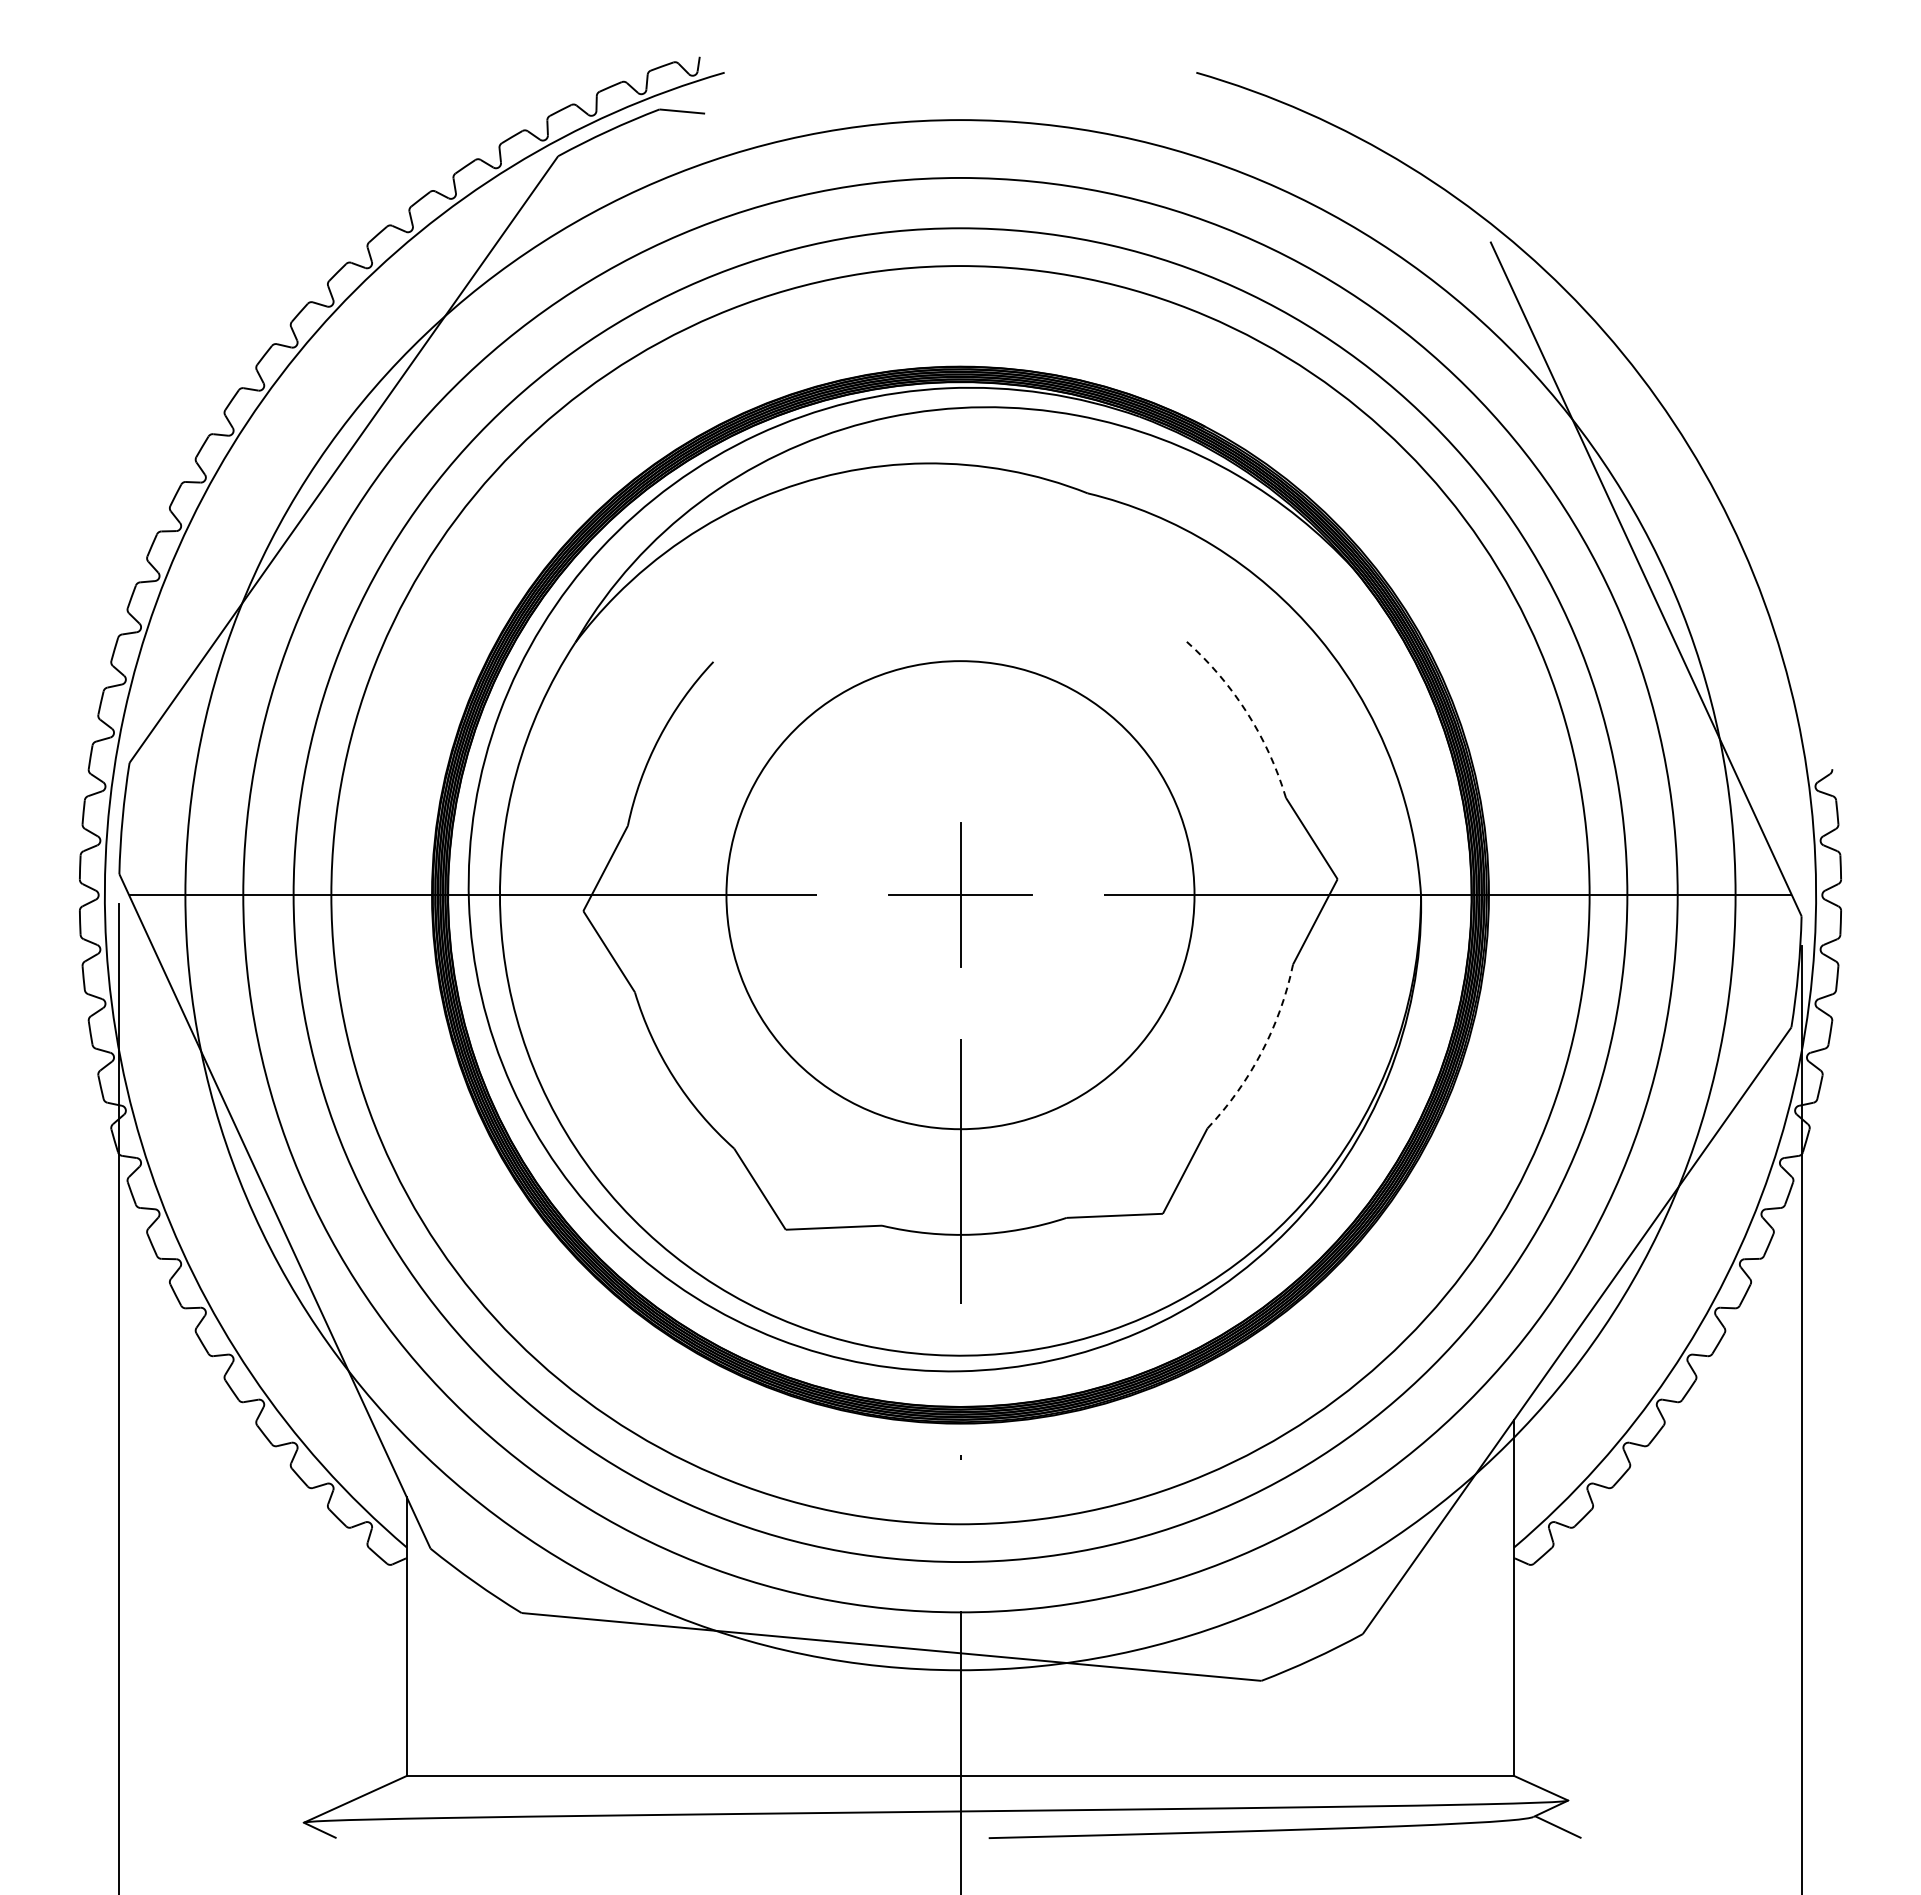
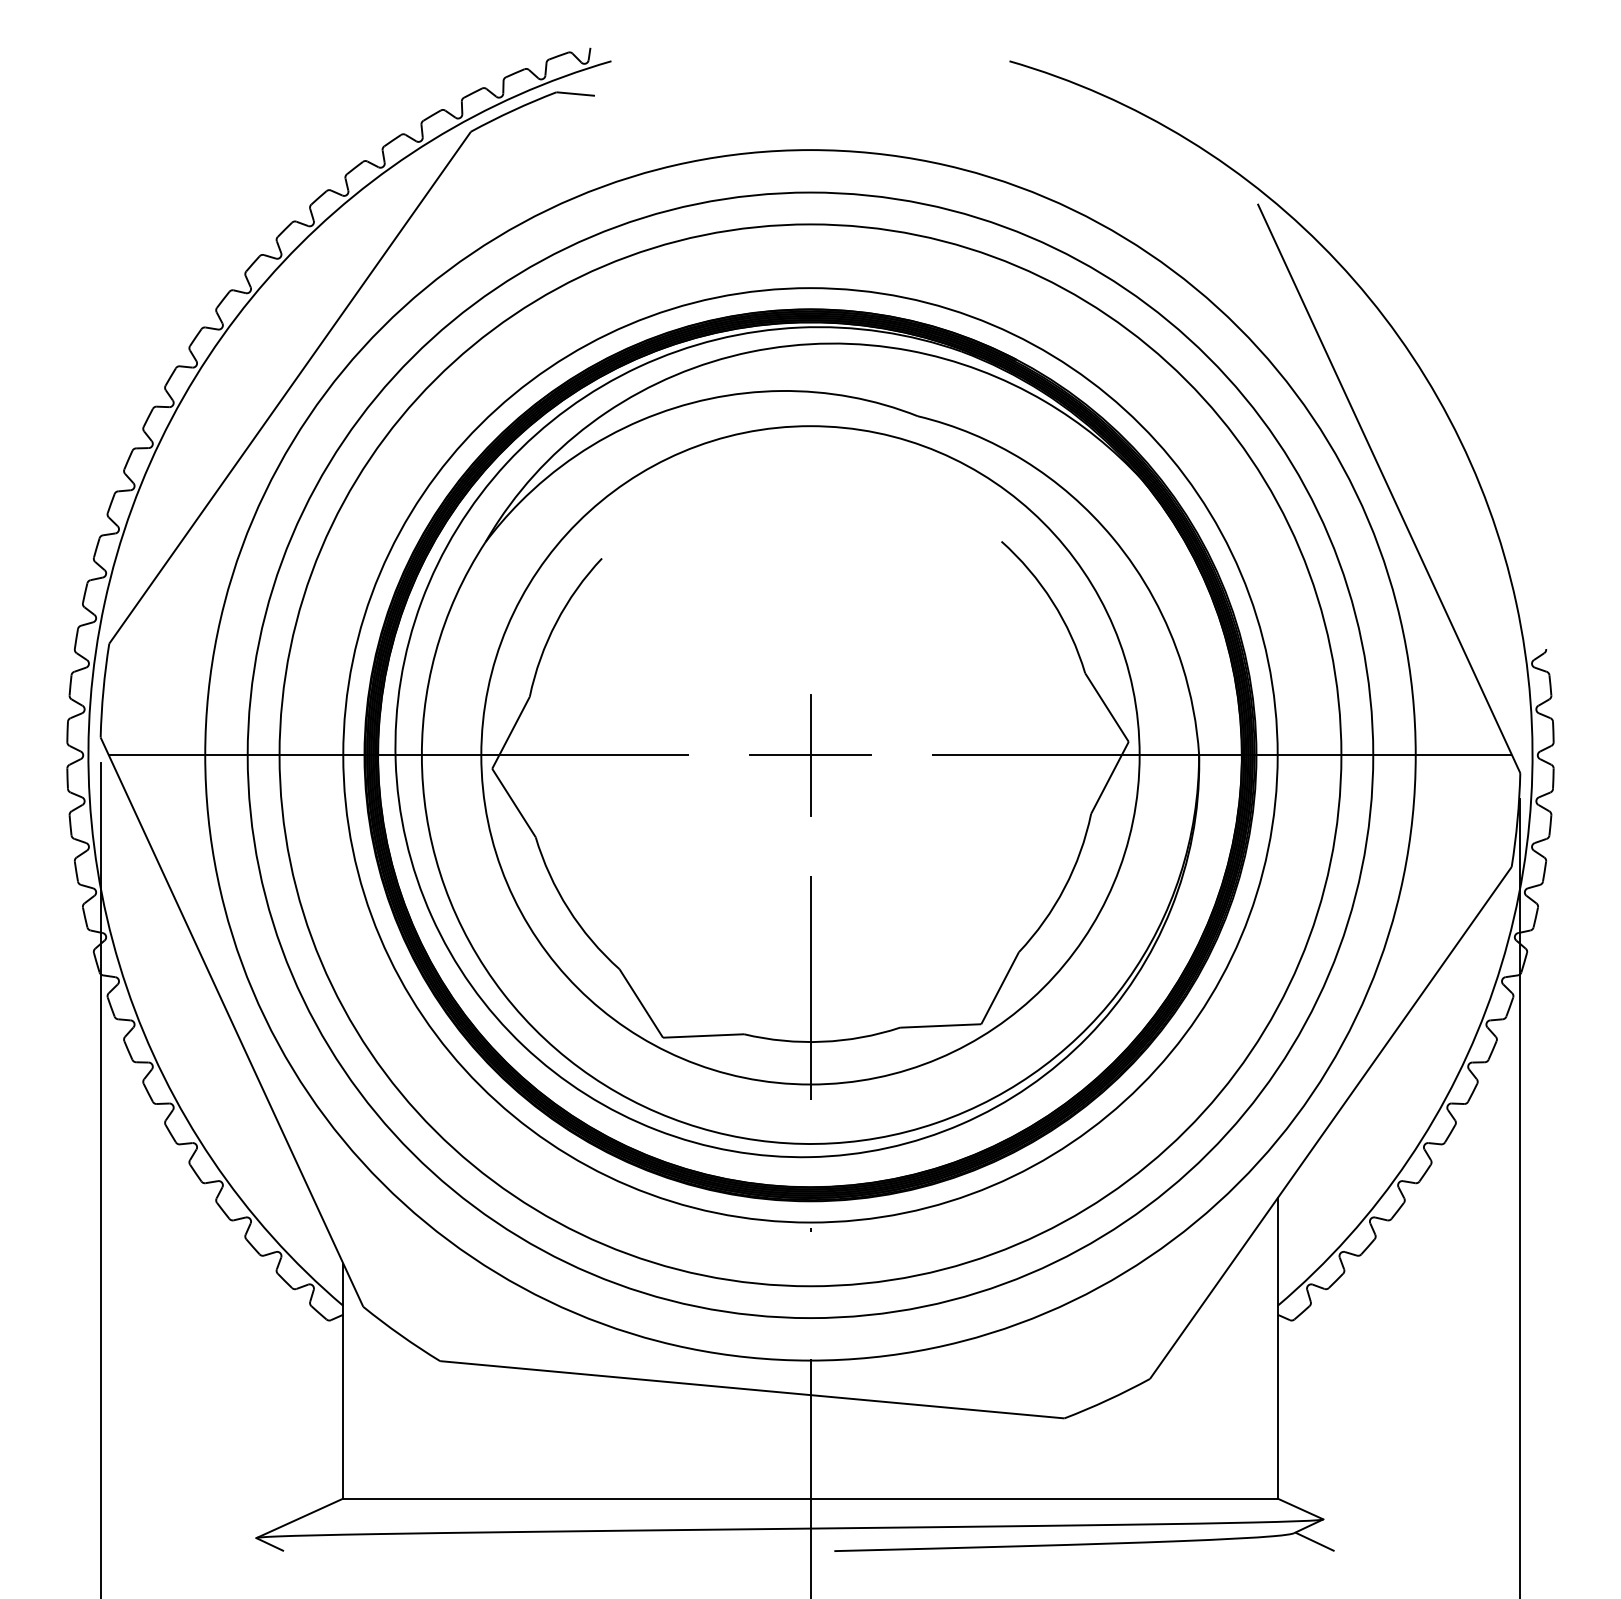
arc: (1247, 713) -> (1052, 602), dashed -> solid
circle: (960, 894) -> (810, 754), size x0.71
circle: (960, 895) -> (810, 755), size x1.67
arc: (1261, 1052) -> (1064, 888), dashed -> solid

